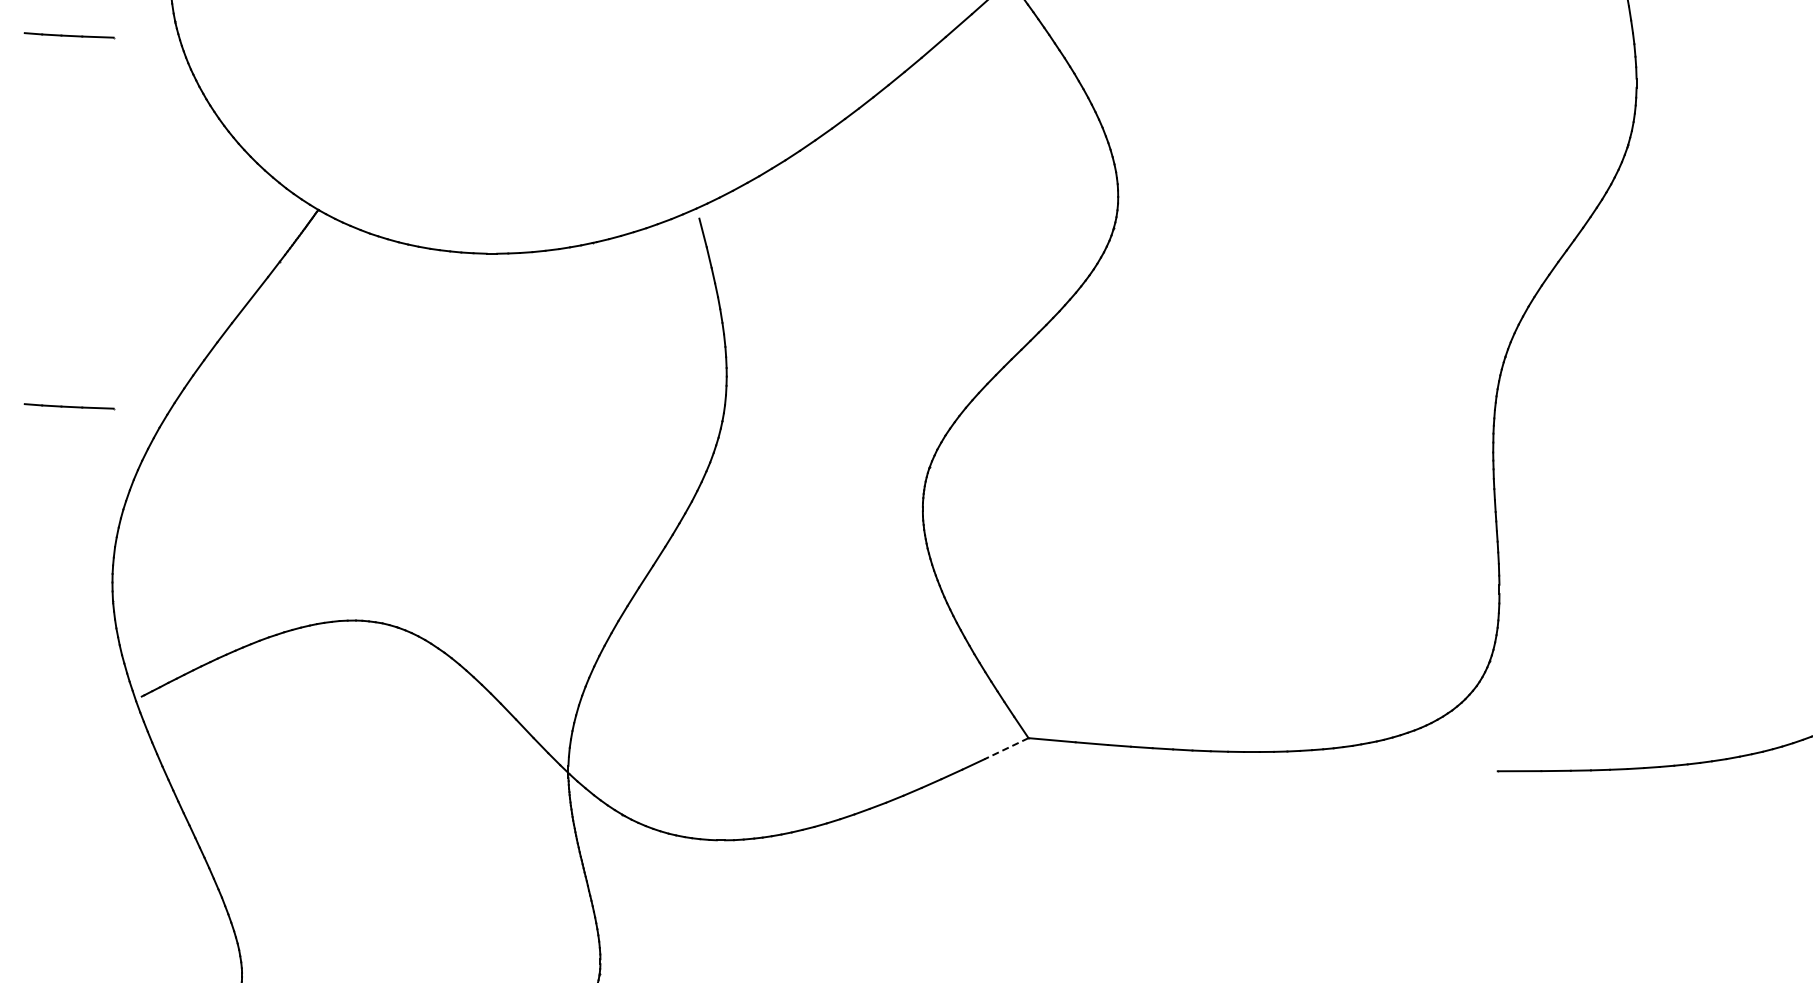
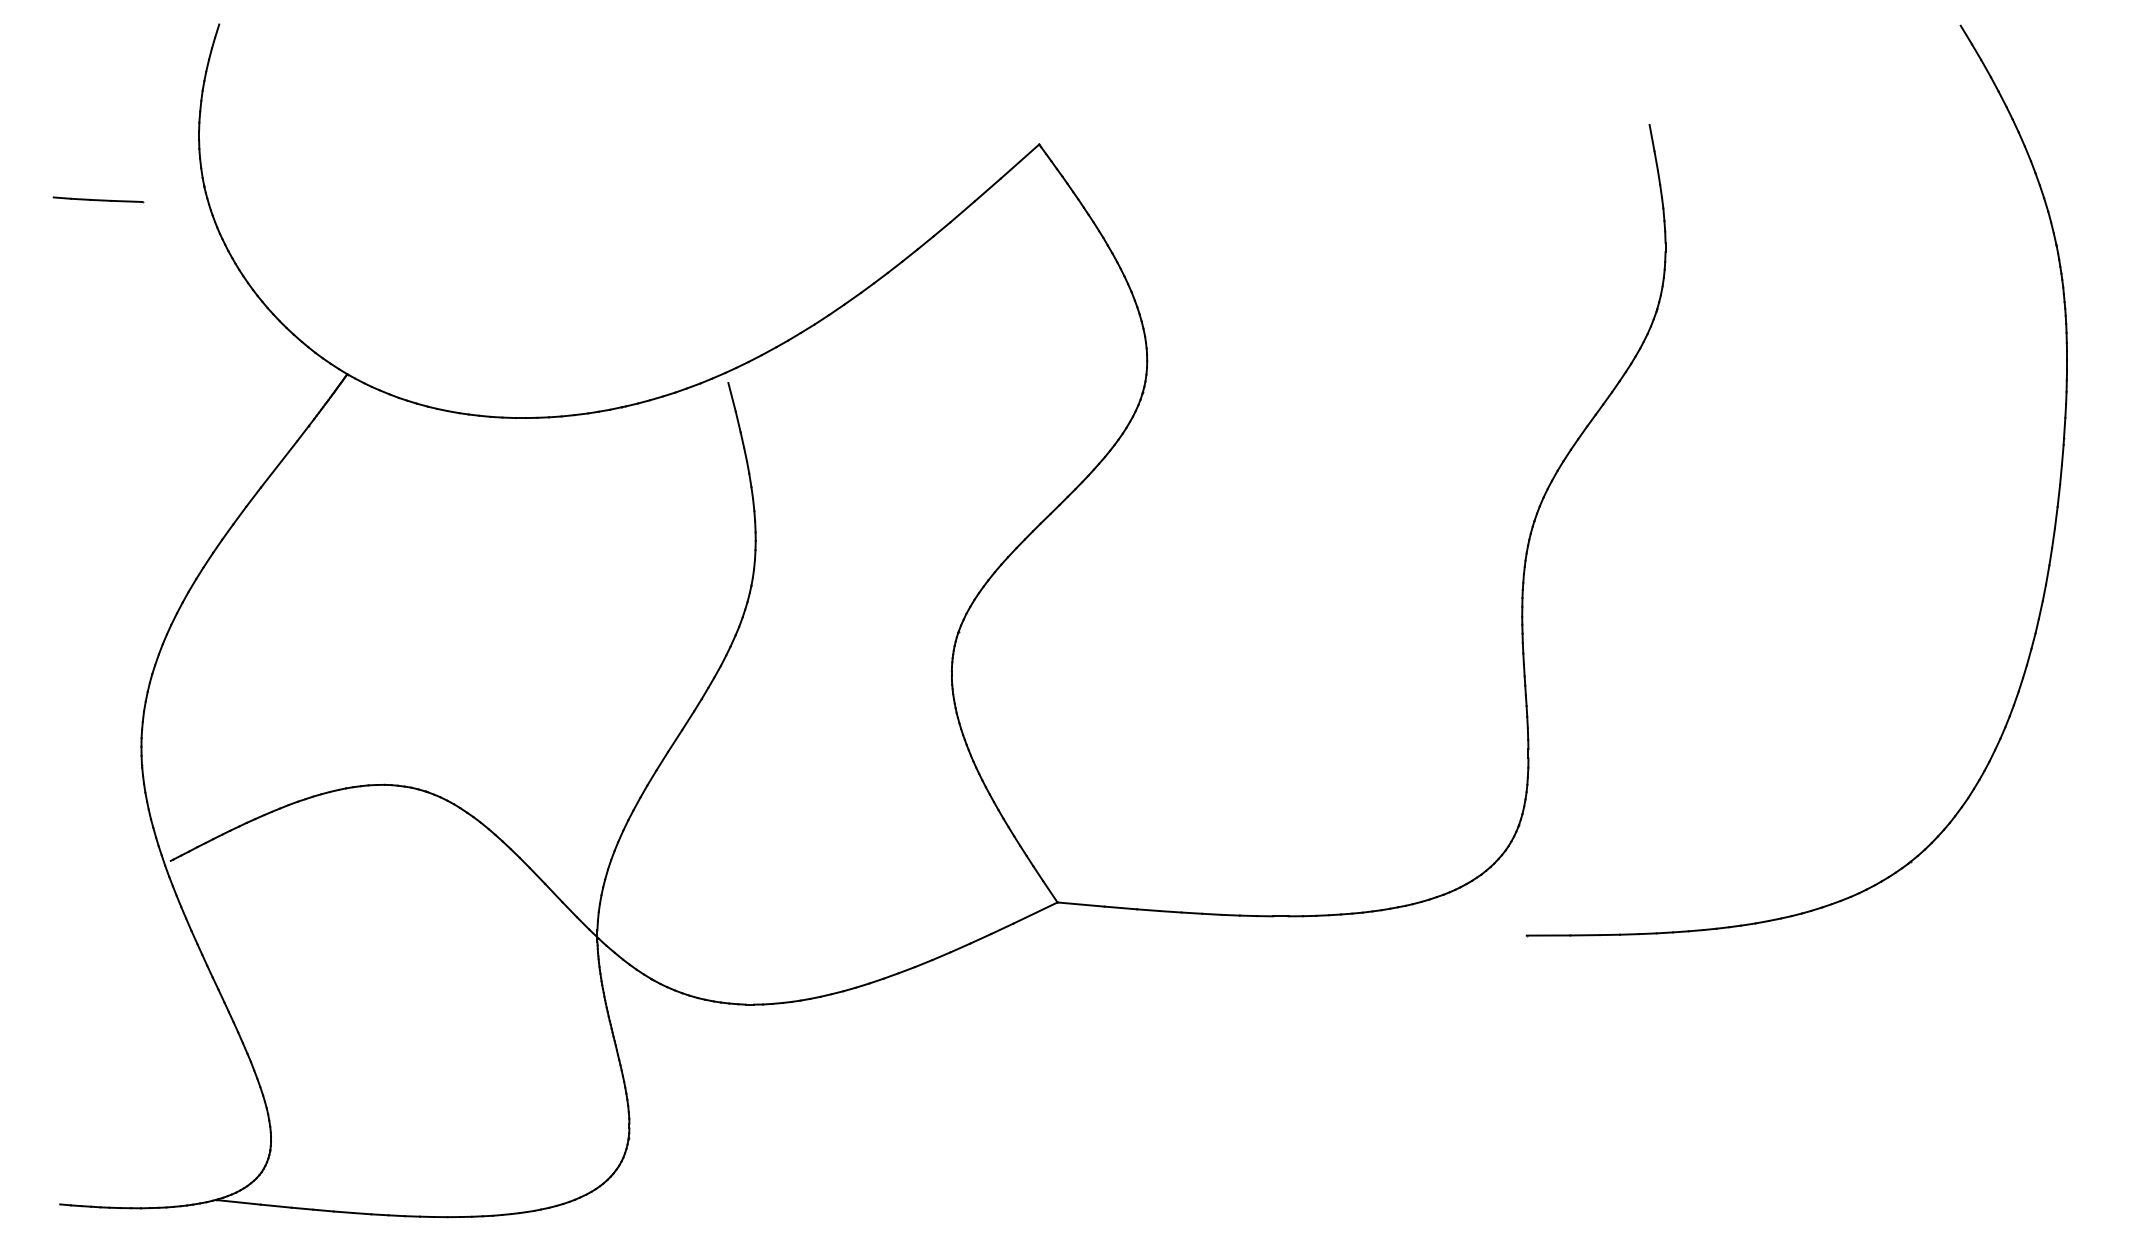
line: (69, 406) -> (98, 570), removed
line: (1006, 749) -> (1035, 913), dashed -> solid

